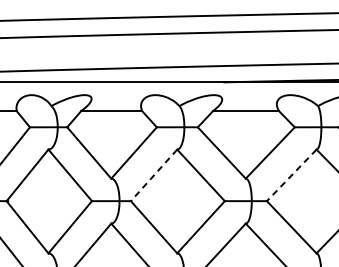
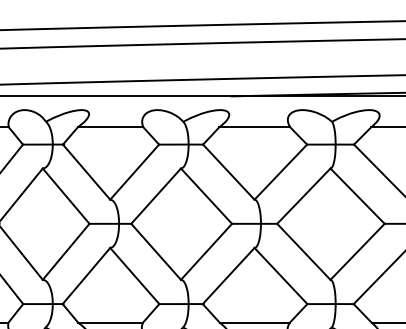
line: (153, 175) -> (155, 196), dashed -> solid
line: (291, 175) -> (303, 196), dashed -> solid

